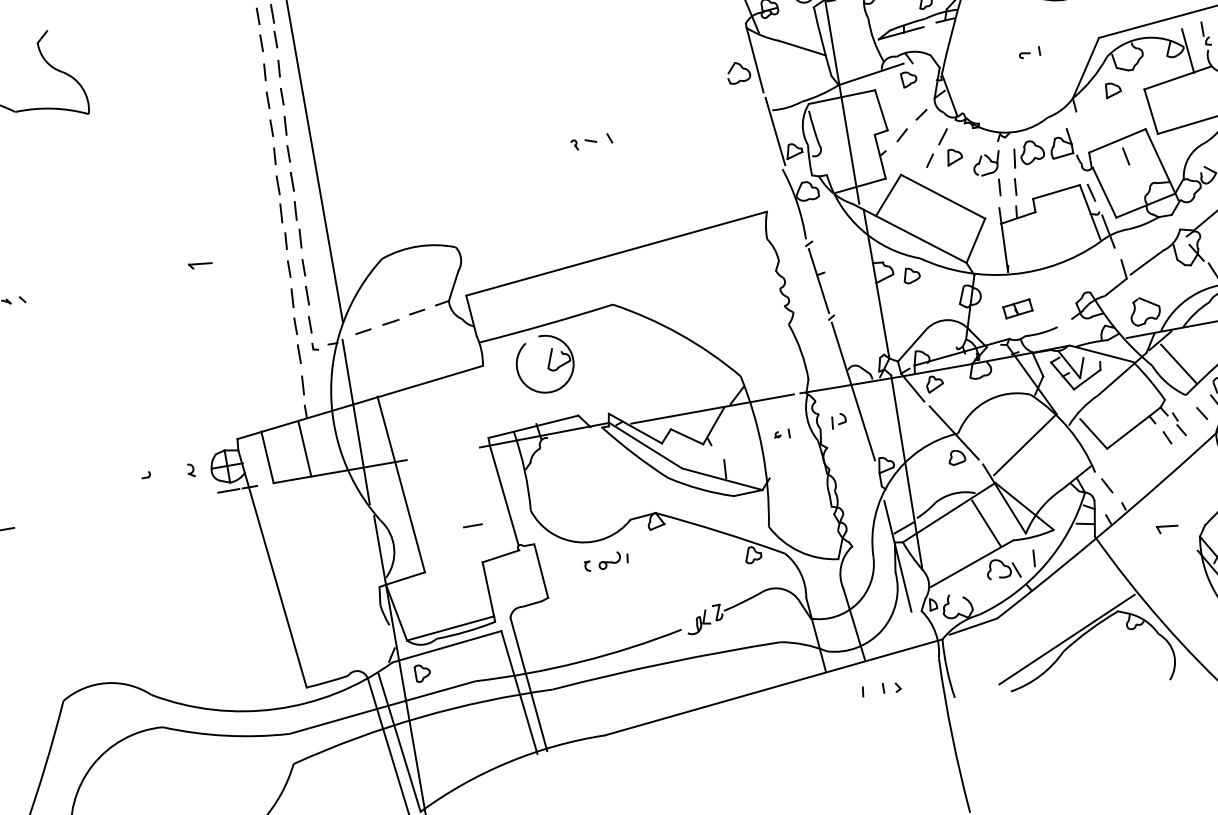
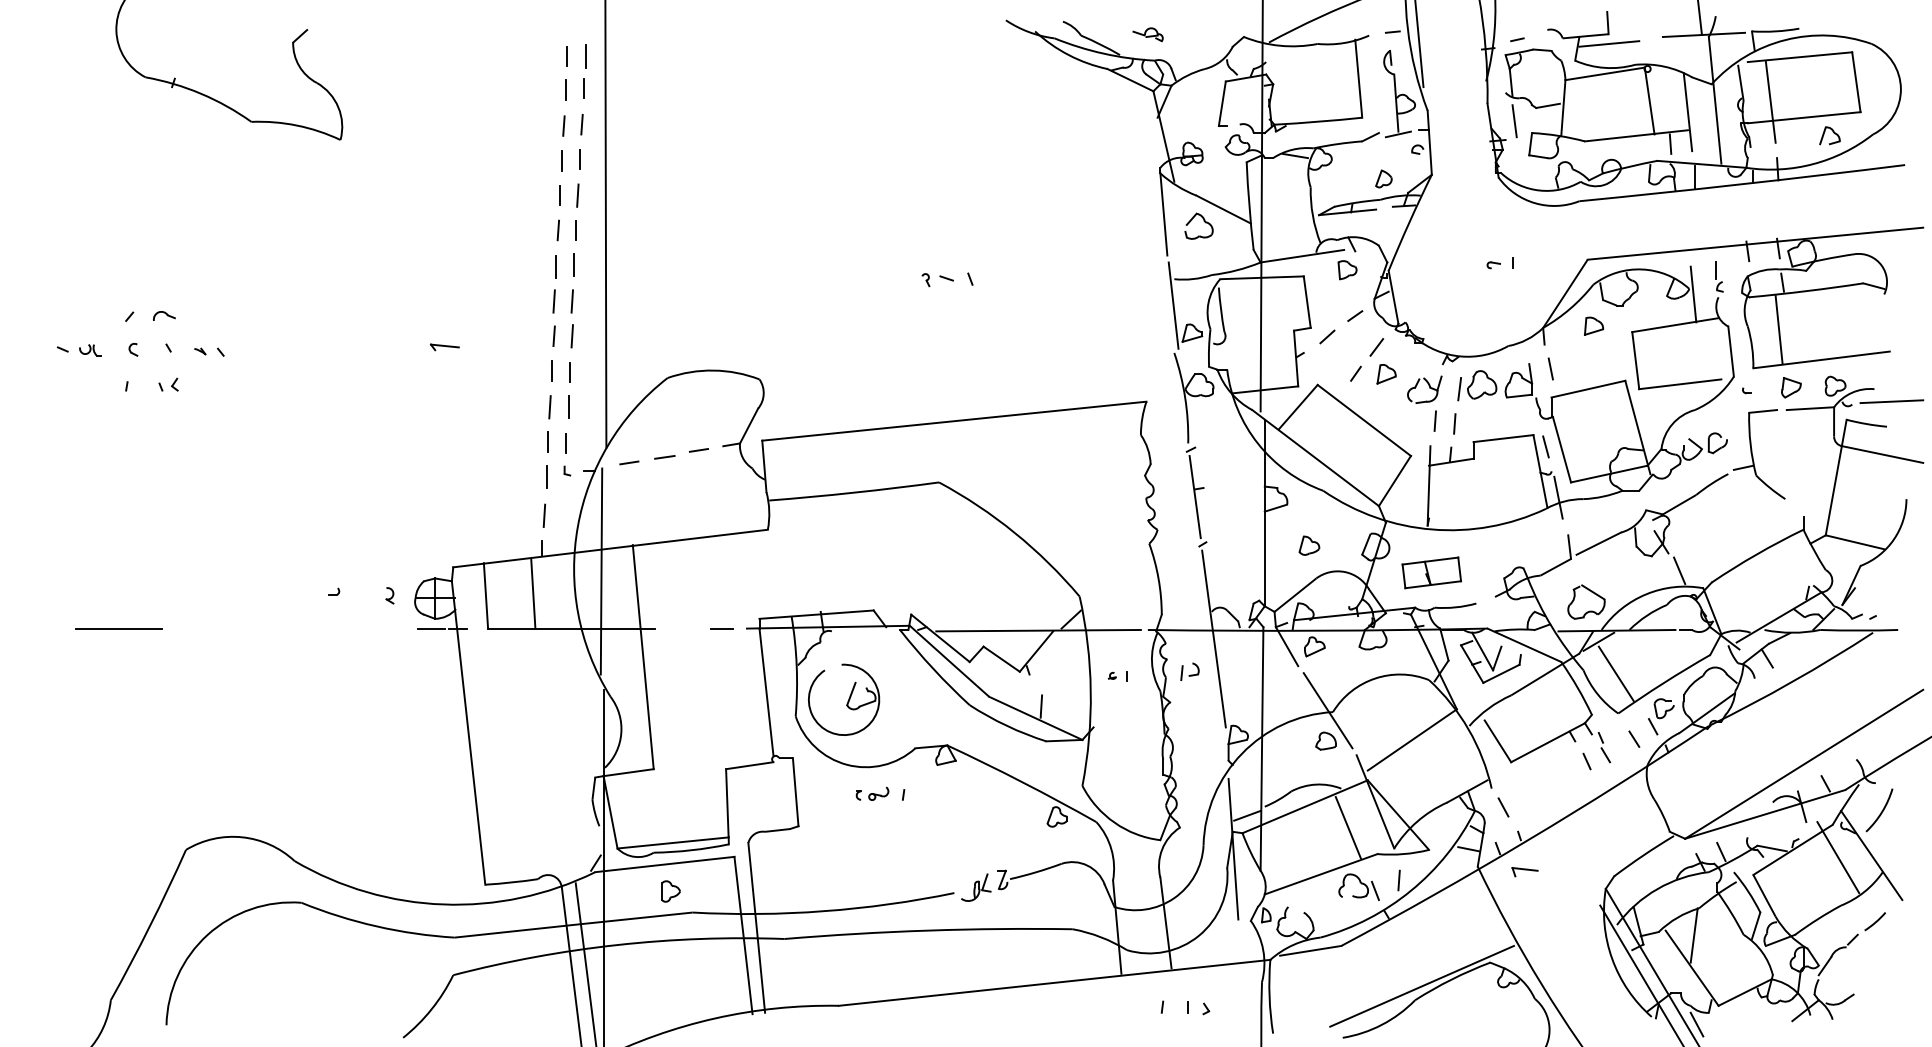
part: (741, 68) -> (1203, 221), moved
line: (1125, 156) -> (1550, 368), moved
part: (911, 275) -> (1309, 545), moved
part: (1017, 308) -> (1431, 572), size x1.67
part: (544, 364) -> (843, 699), moved
line: (472, 525) -> (721, 628), moved
part: (1167, 528) -> (1524, 872), moved
part: (602, 561) -> (872, 793), size x0.71
part: (422, 673) -> (670, 891), moved

